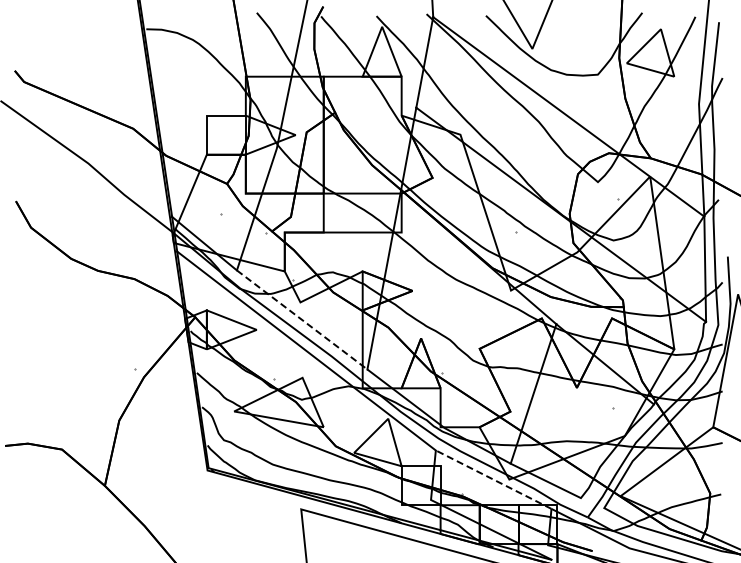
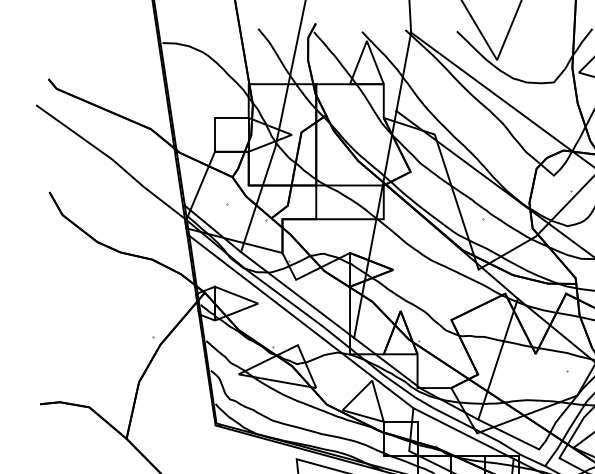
line: (302, 319) -> (297, 294), dashed -> solid
line: (493, 479) -> (463, 433), dashed -> solid

